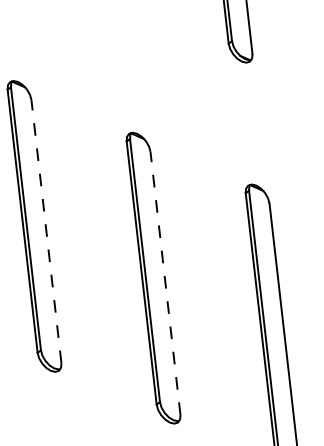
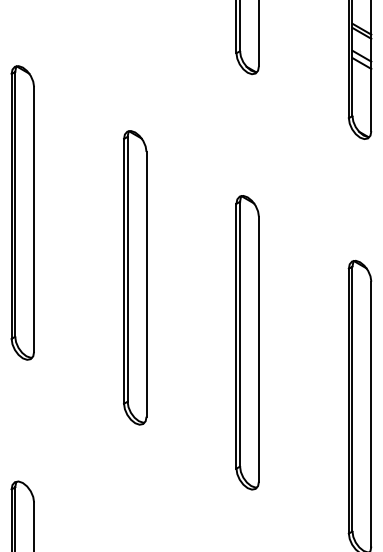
line: (46, 230) -> (34, 218), dashed -> solid
line: (165, 282) -> (146, 283), dashed -> solid

